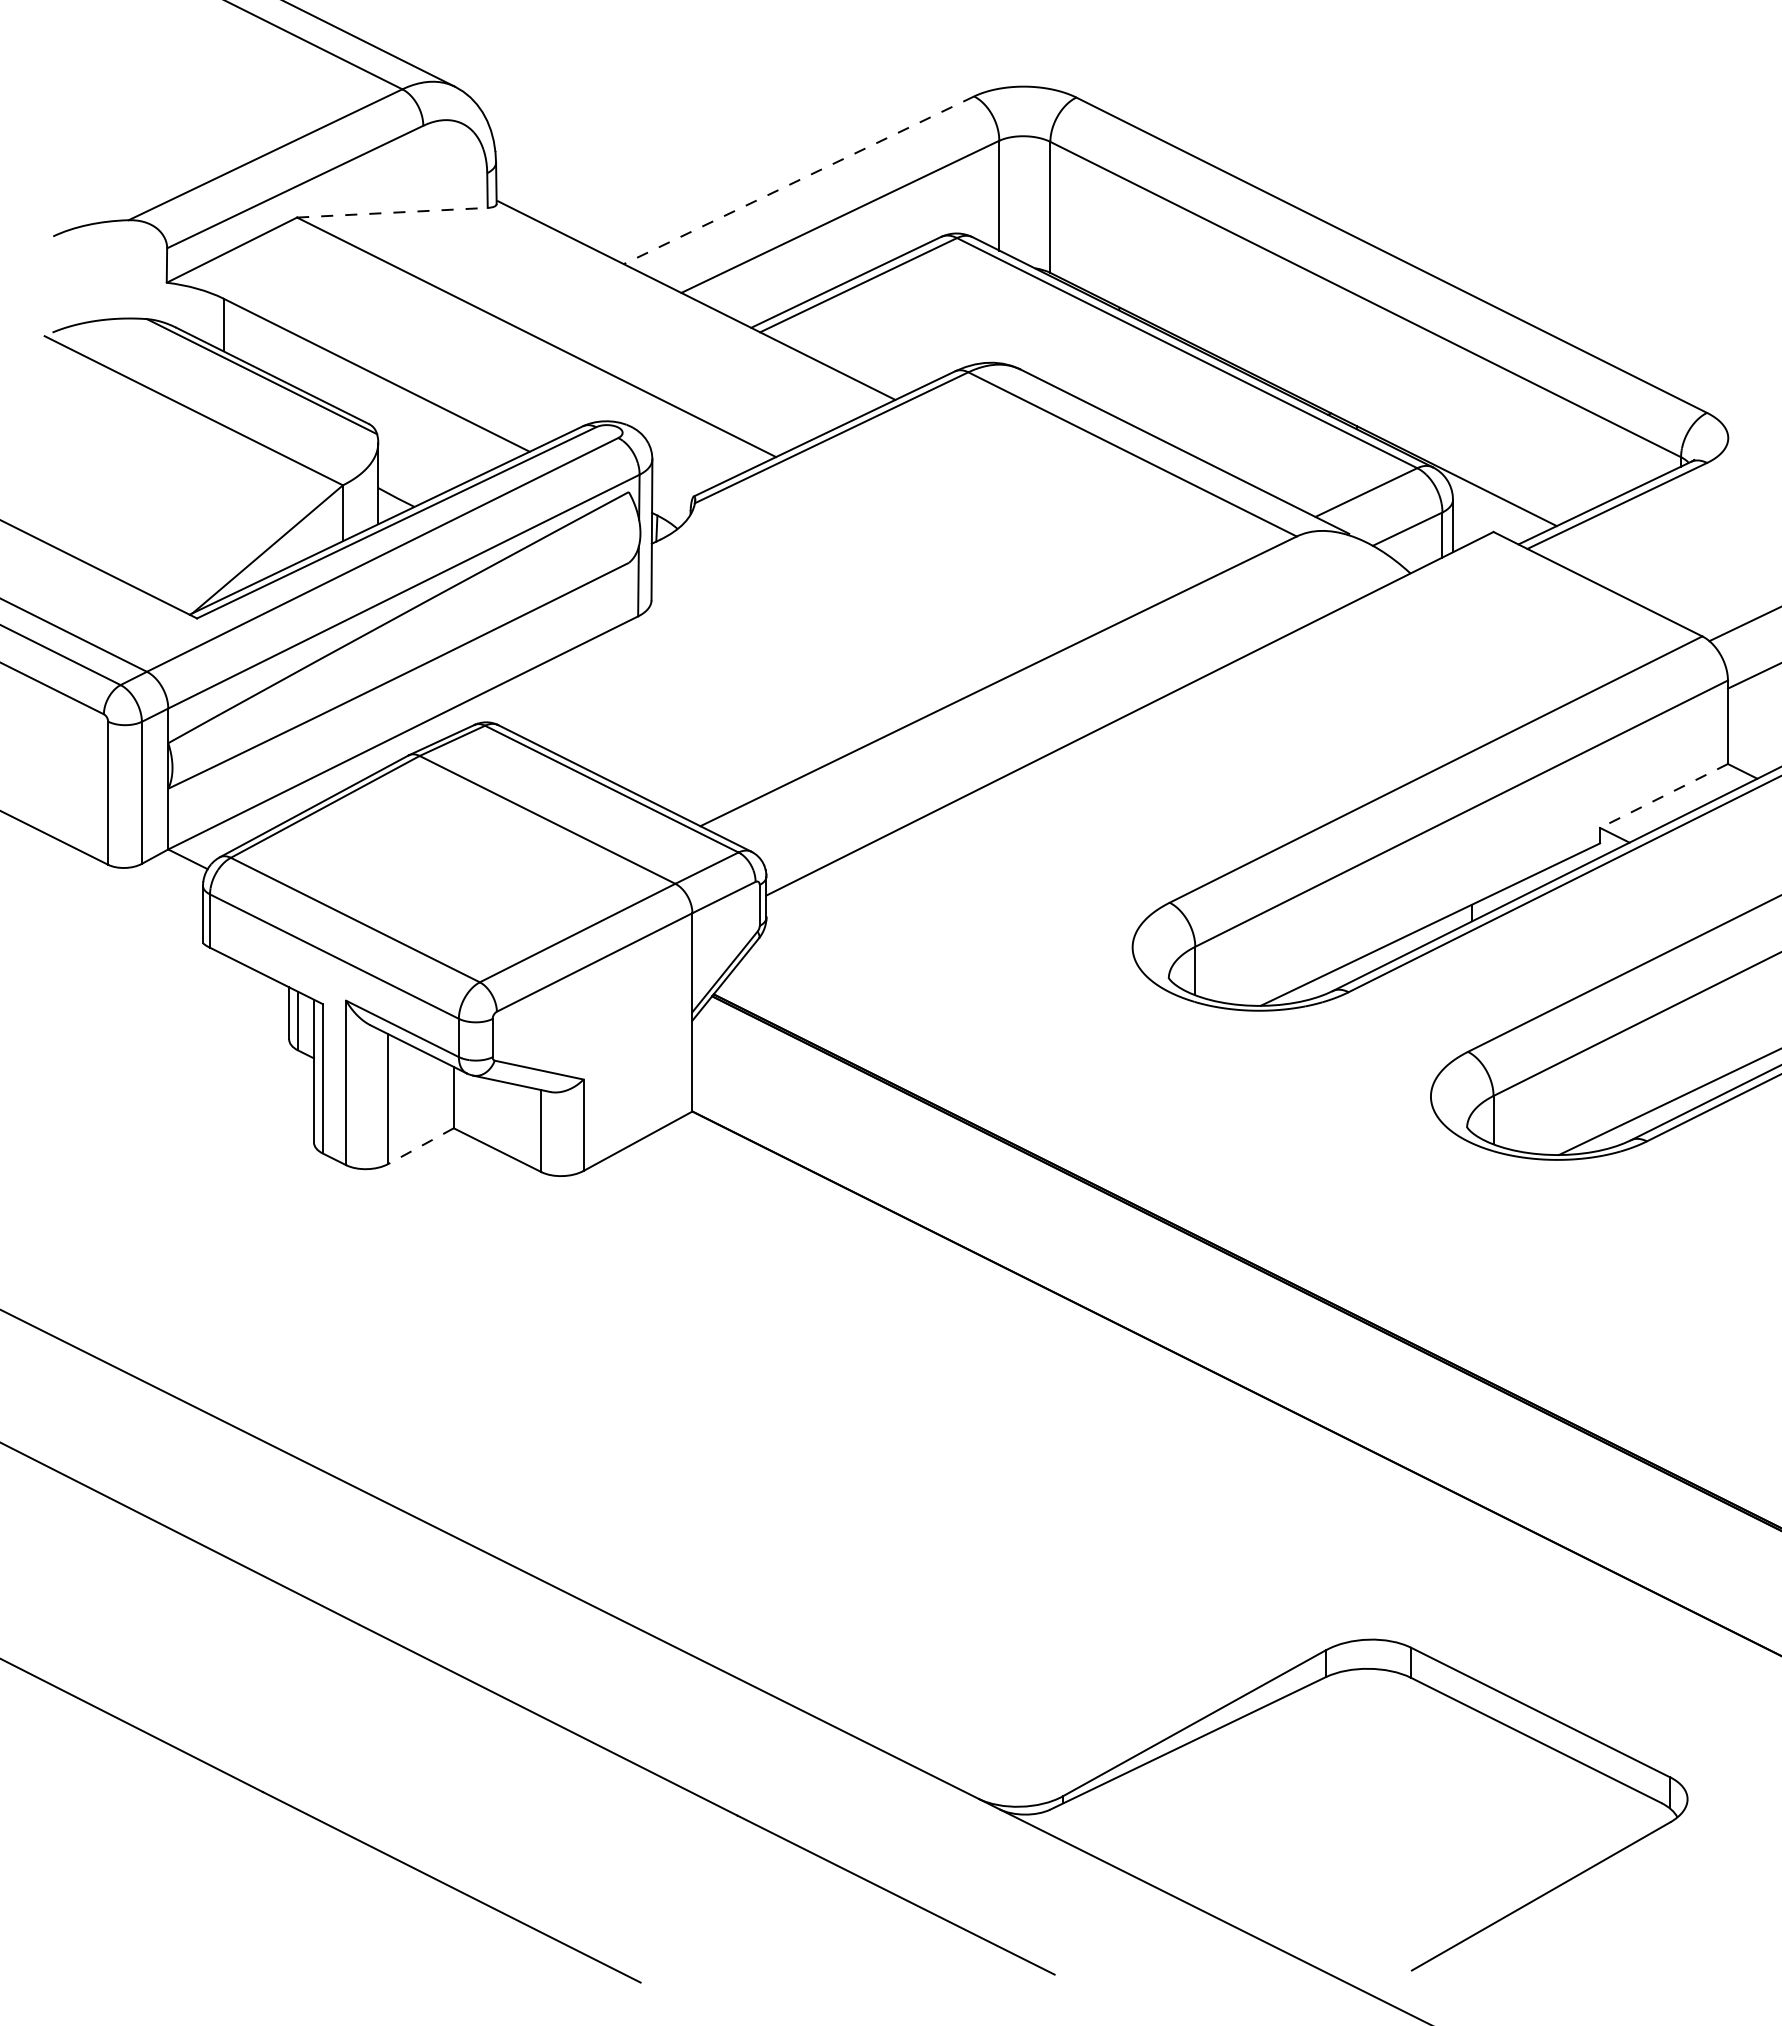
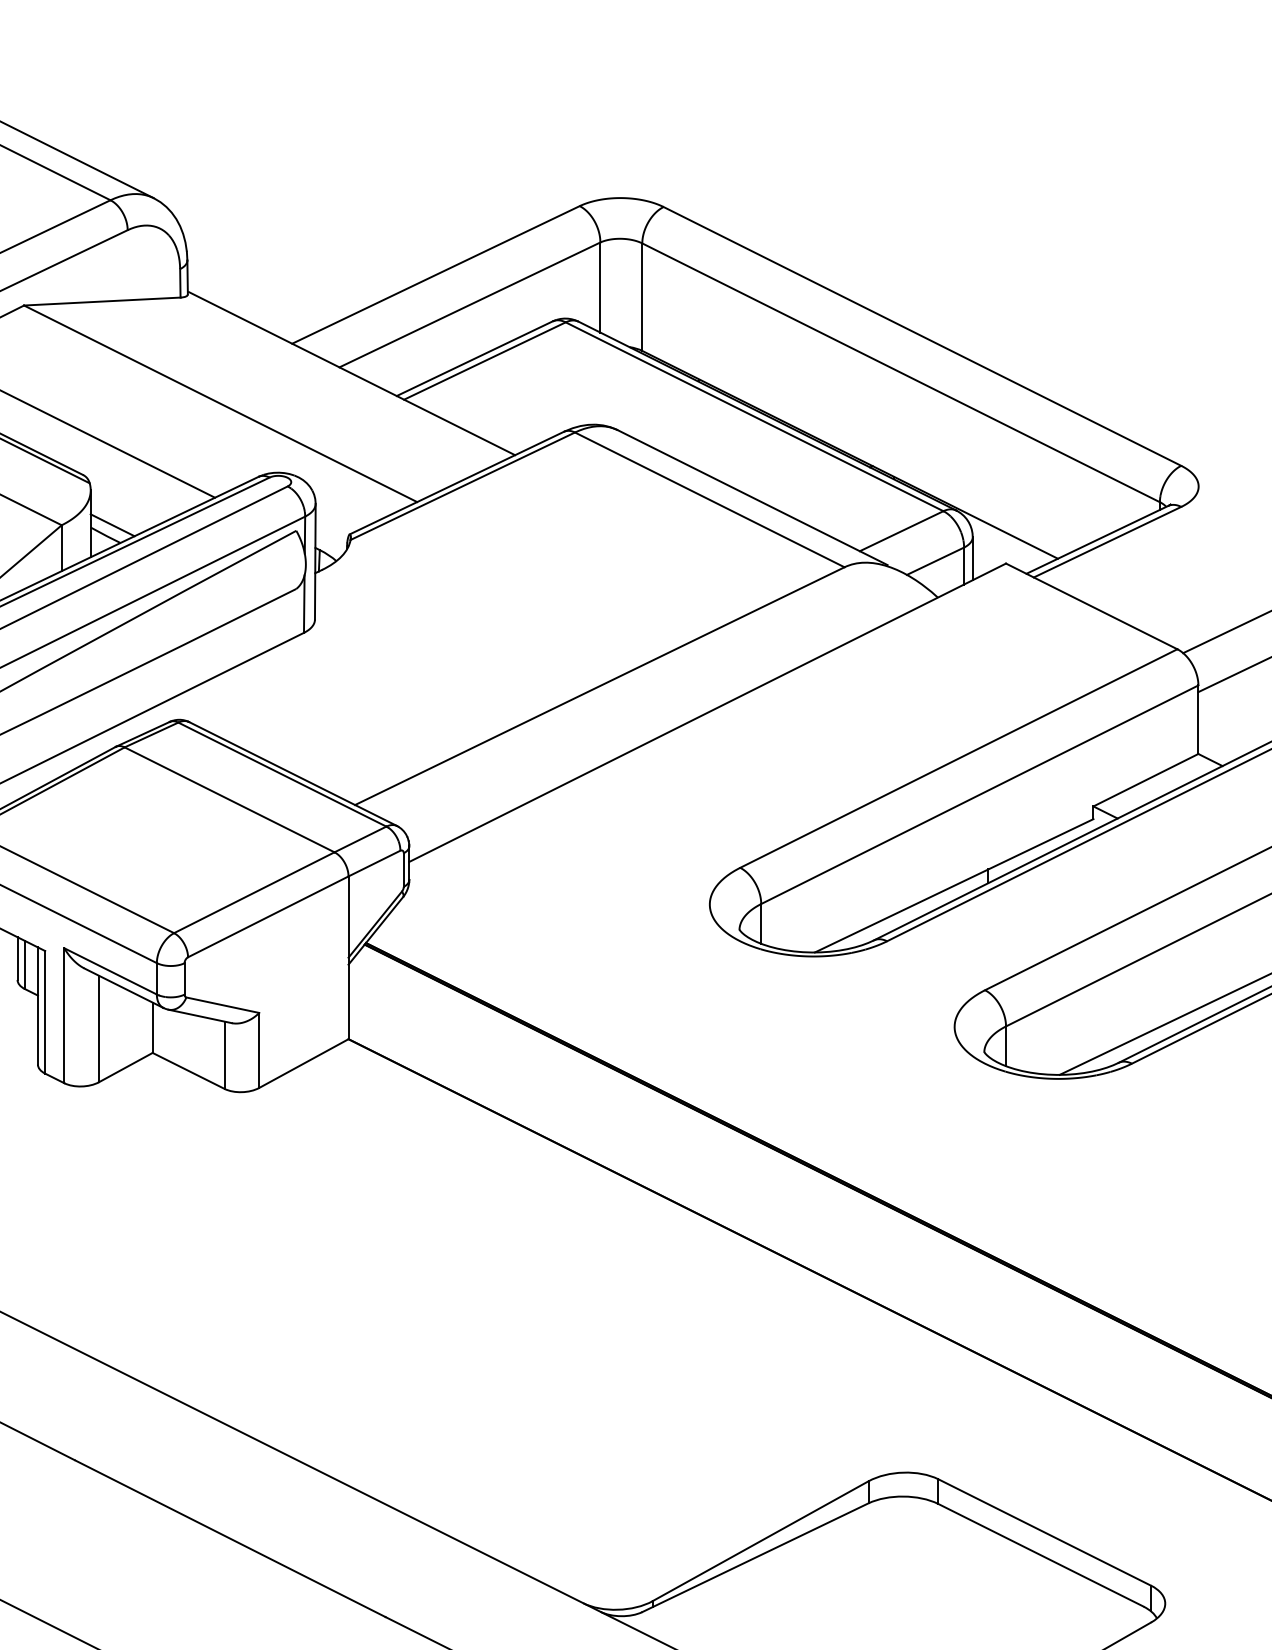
line: (798, 180) -> (435, 275), dashed -> solid
line: (392, 212) -> (102, 301), dashed -> solid
line: (404, 484) -> (112, 524), added
line: (1663, 796) -> (1145, 780), dashed -> solid
line: (420, 1146) -> (125, 1067), dashed -> solid

